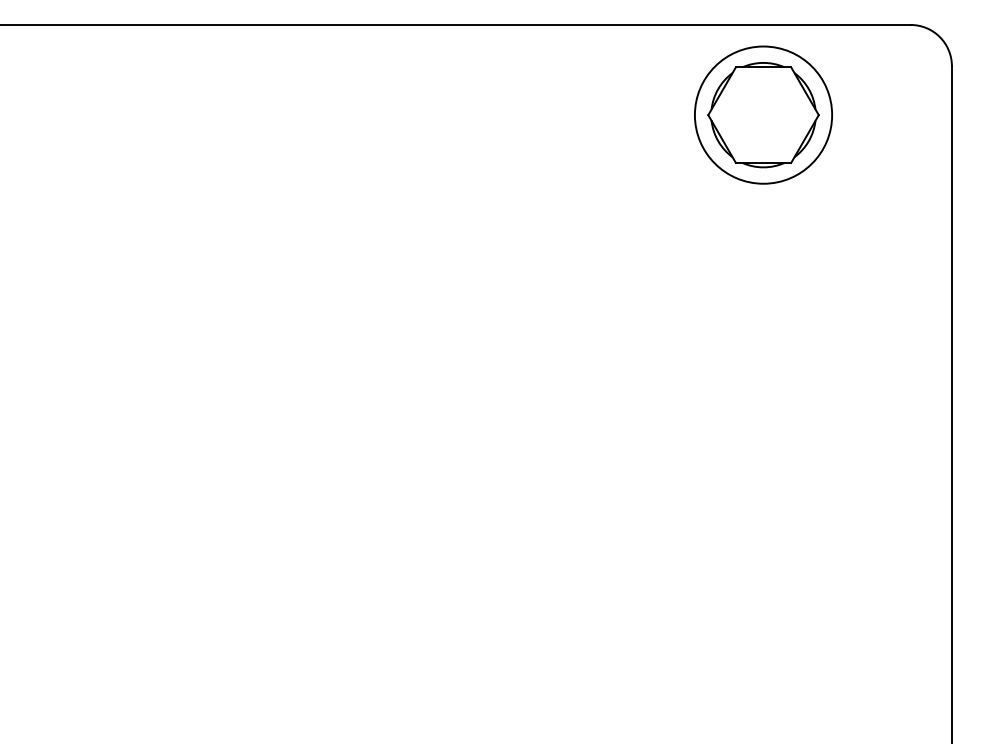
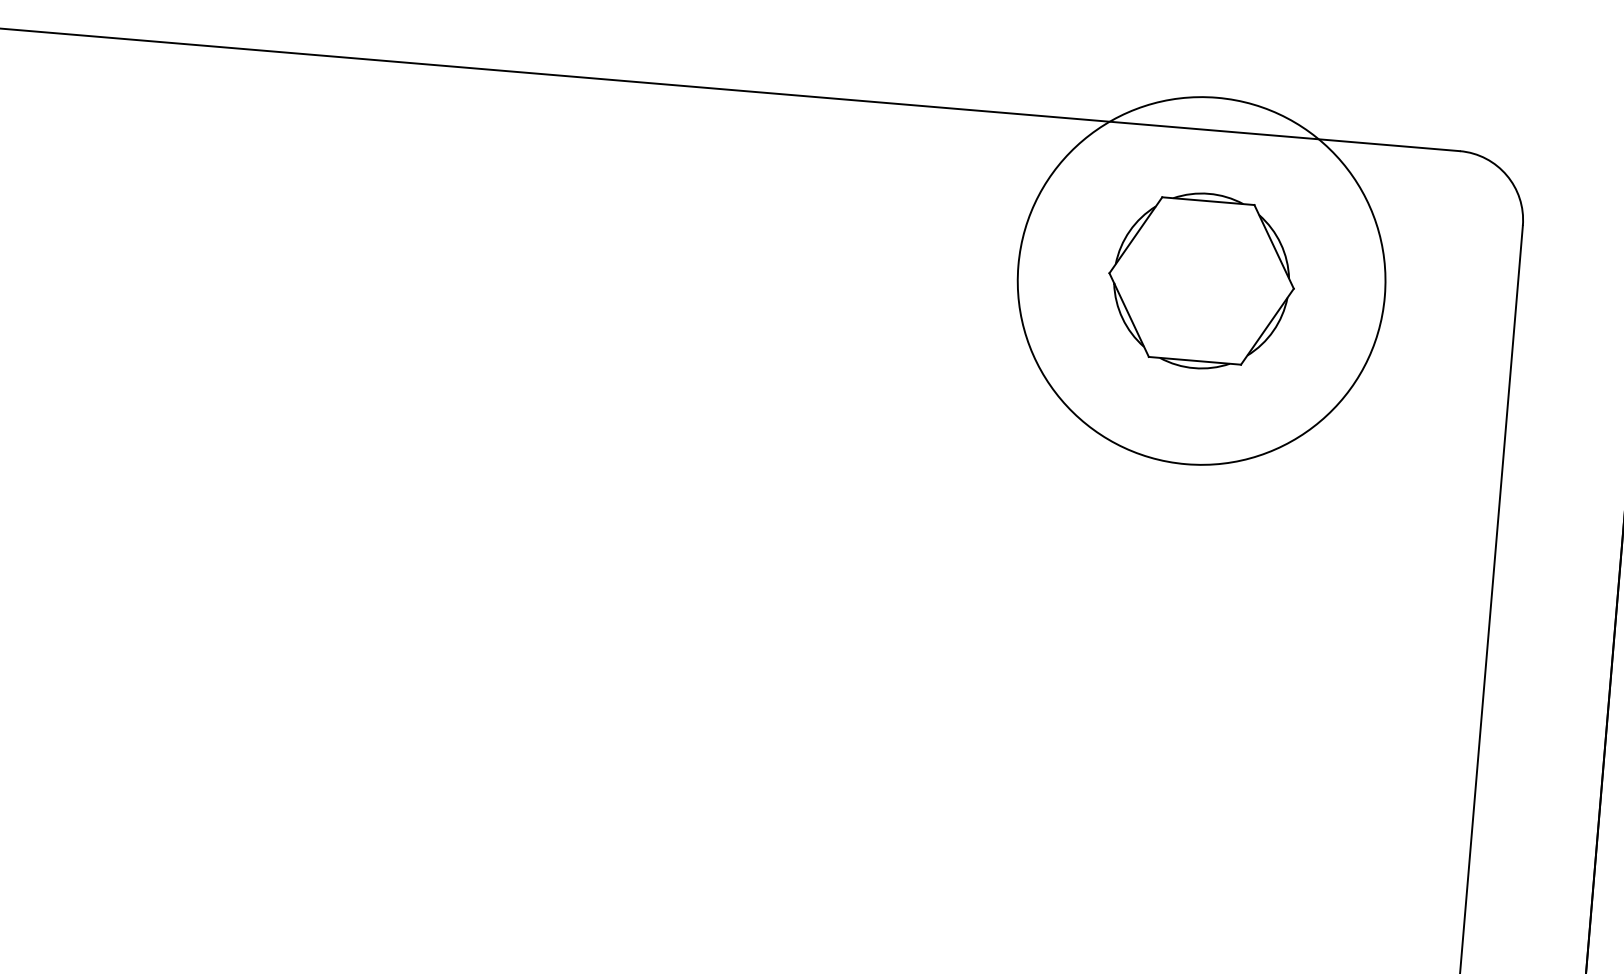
circle: (763, 114) -> (1201, 279), size x1.6

